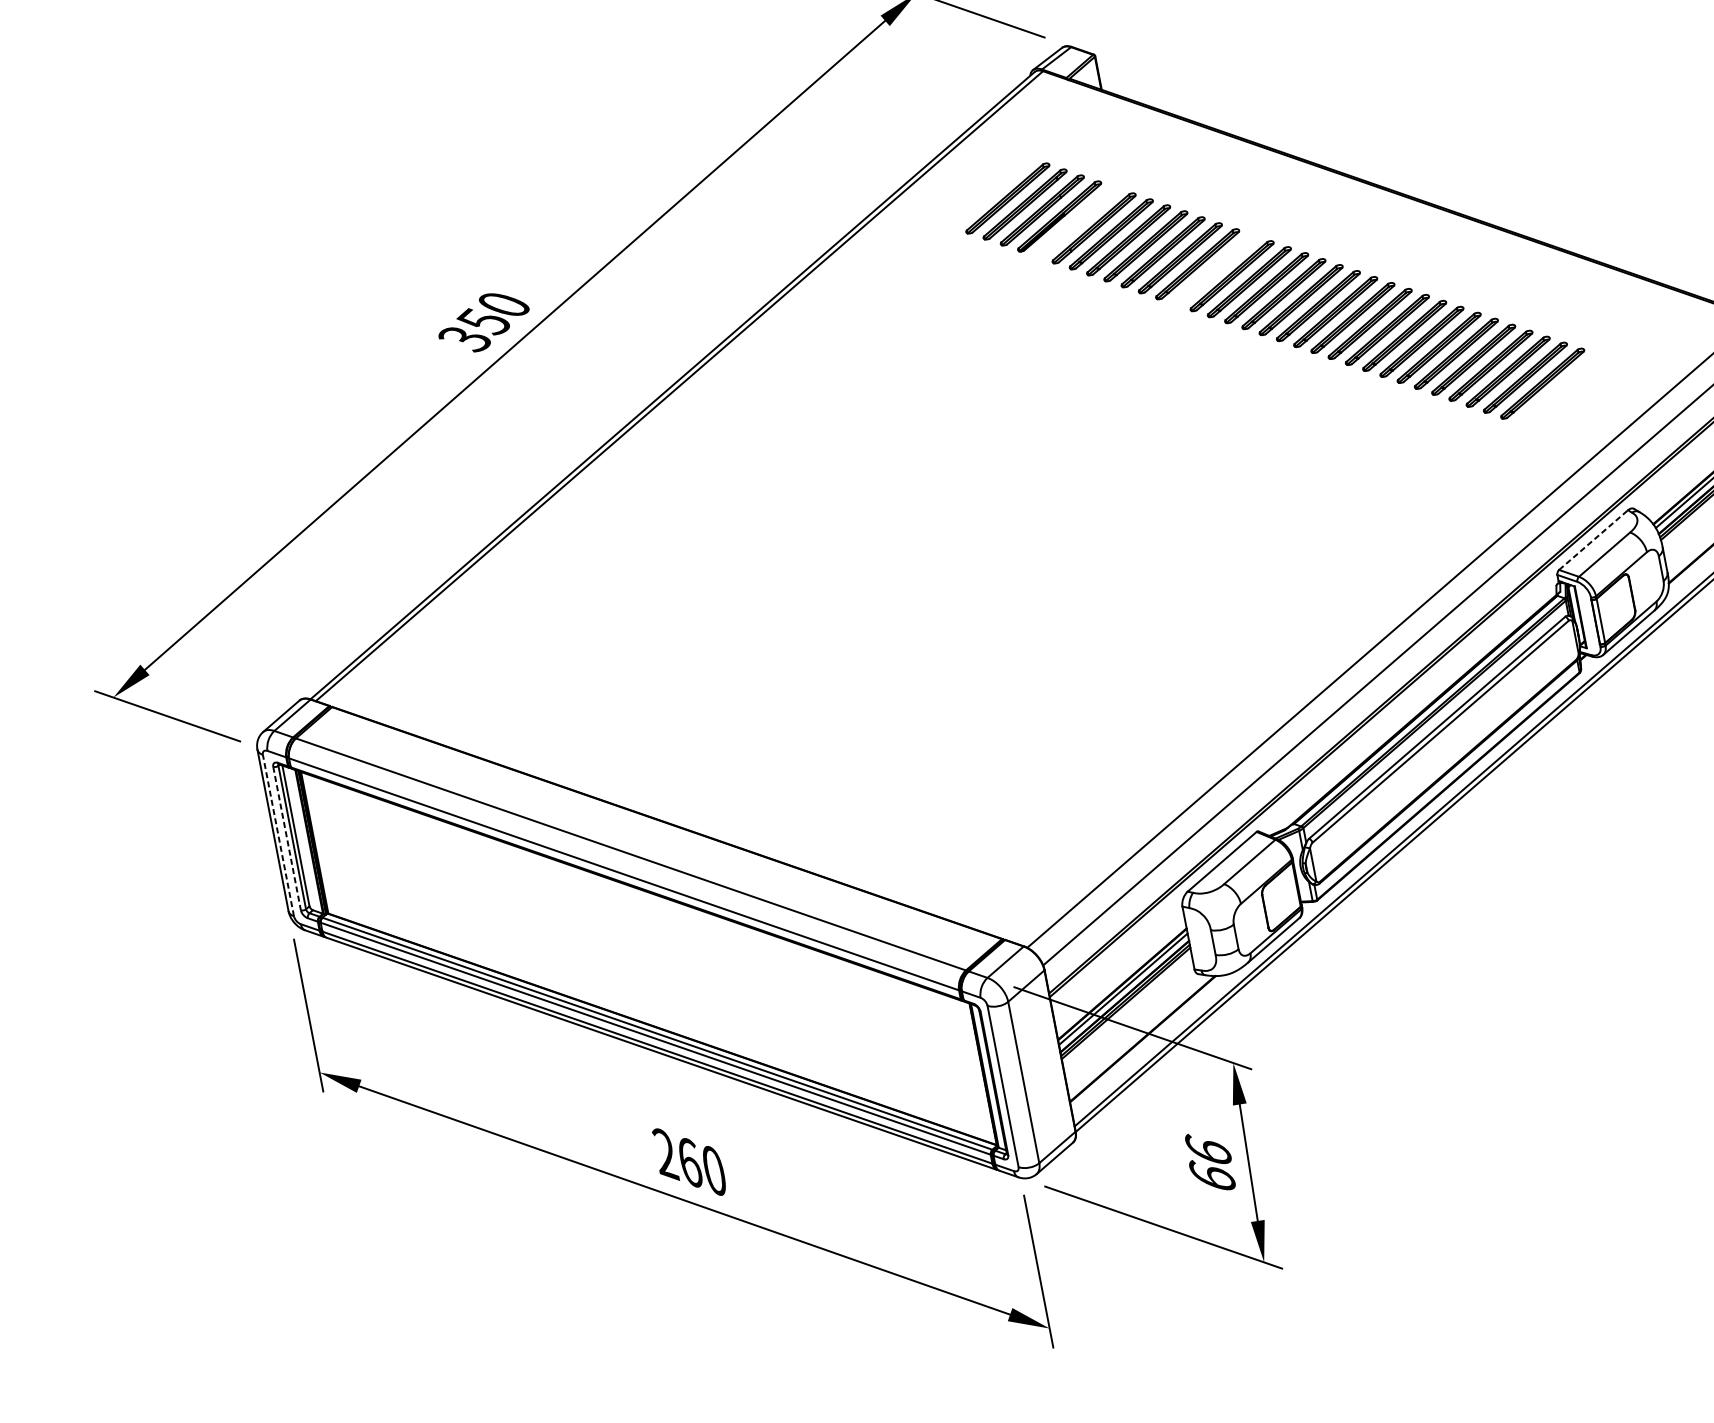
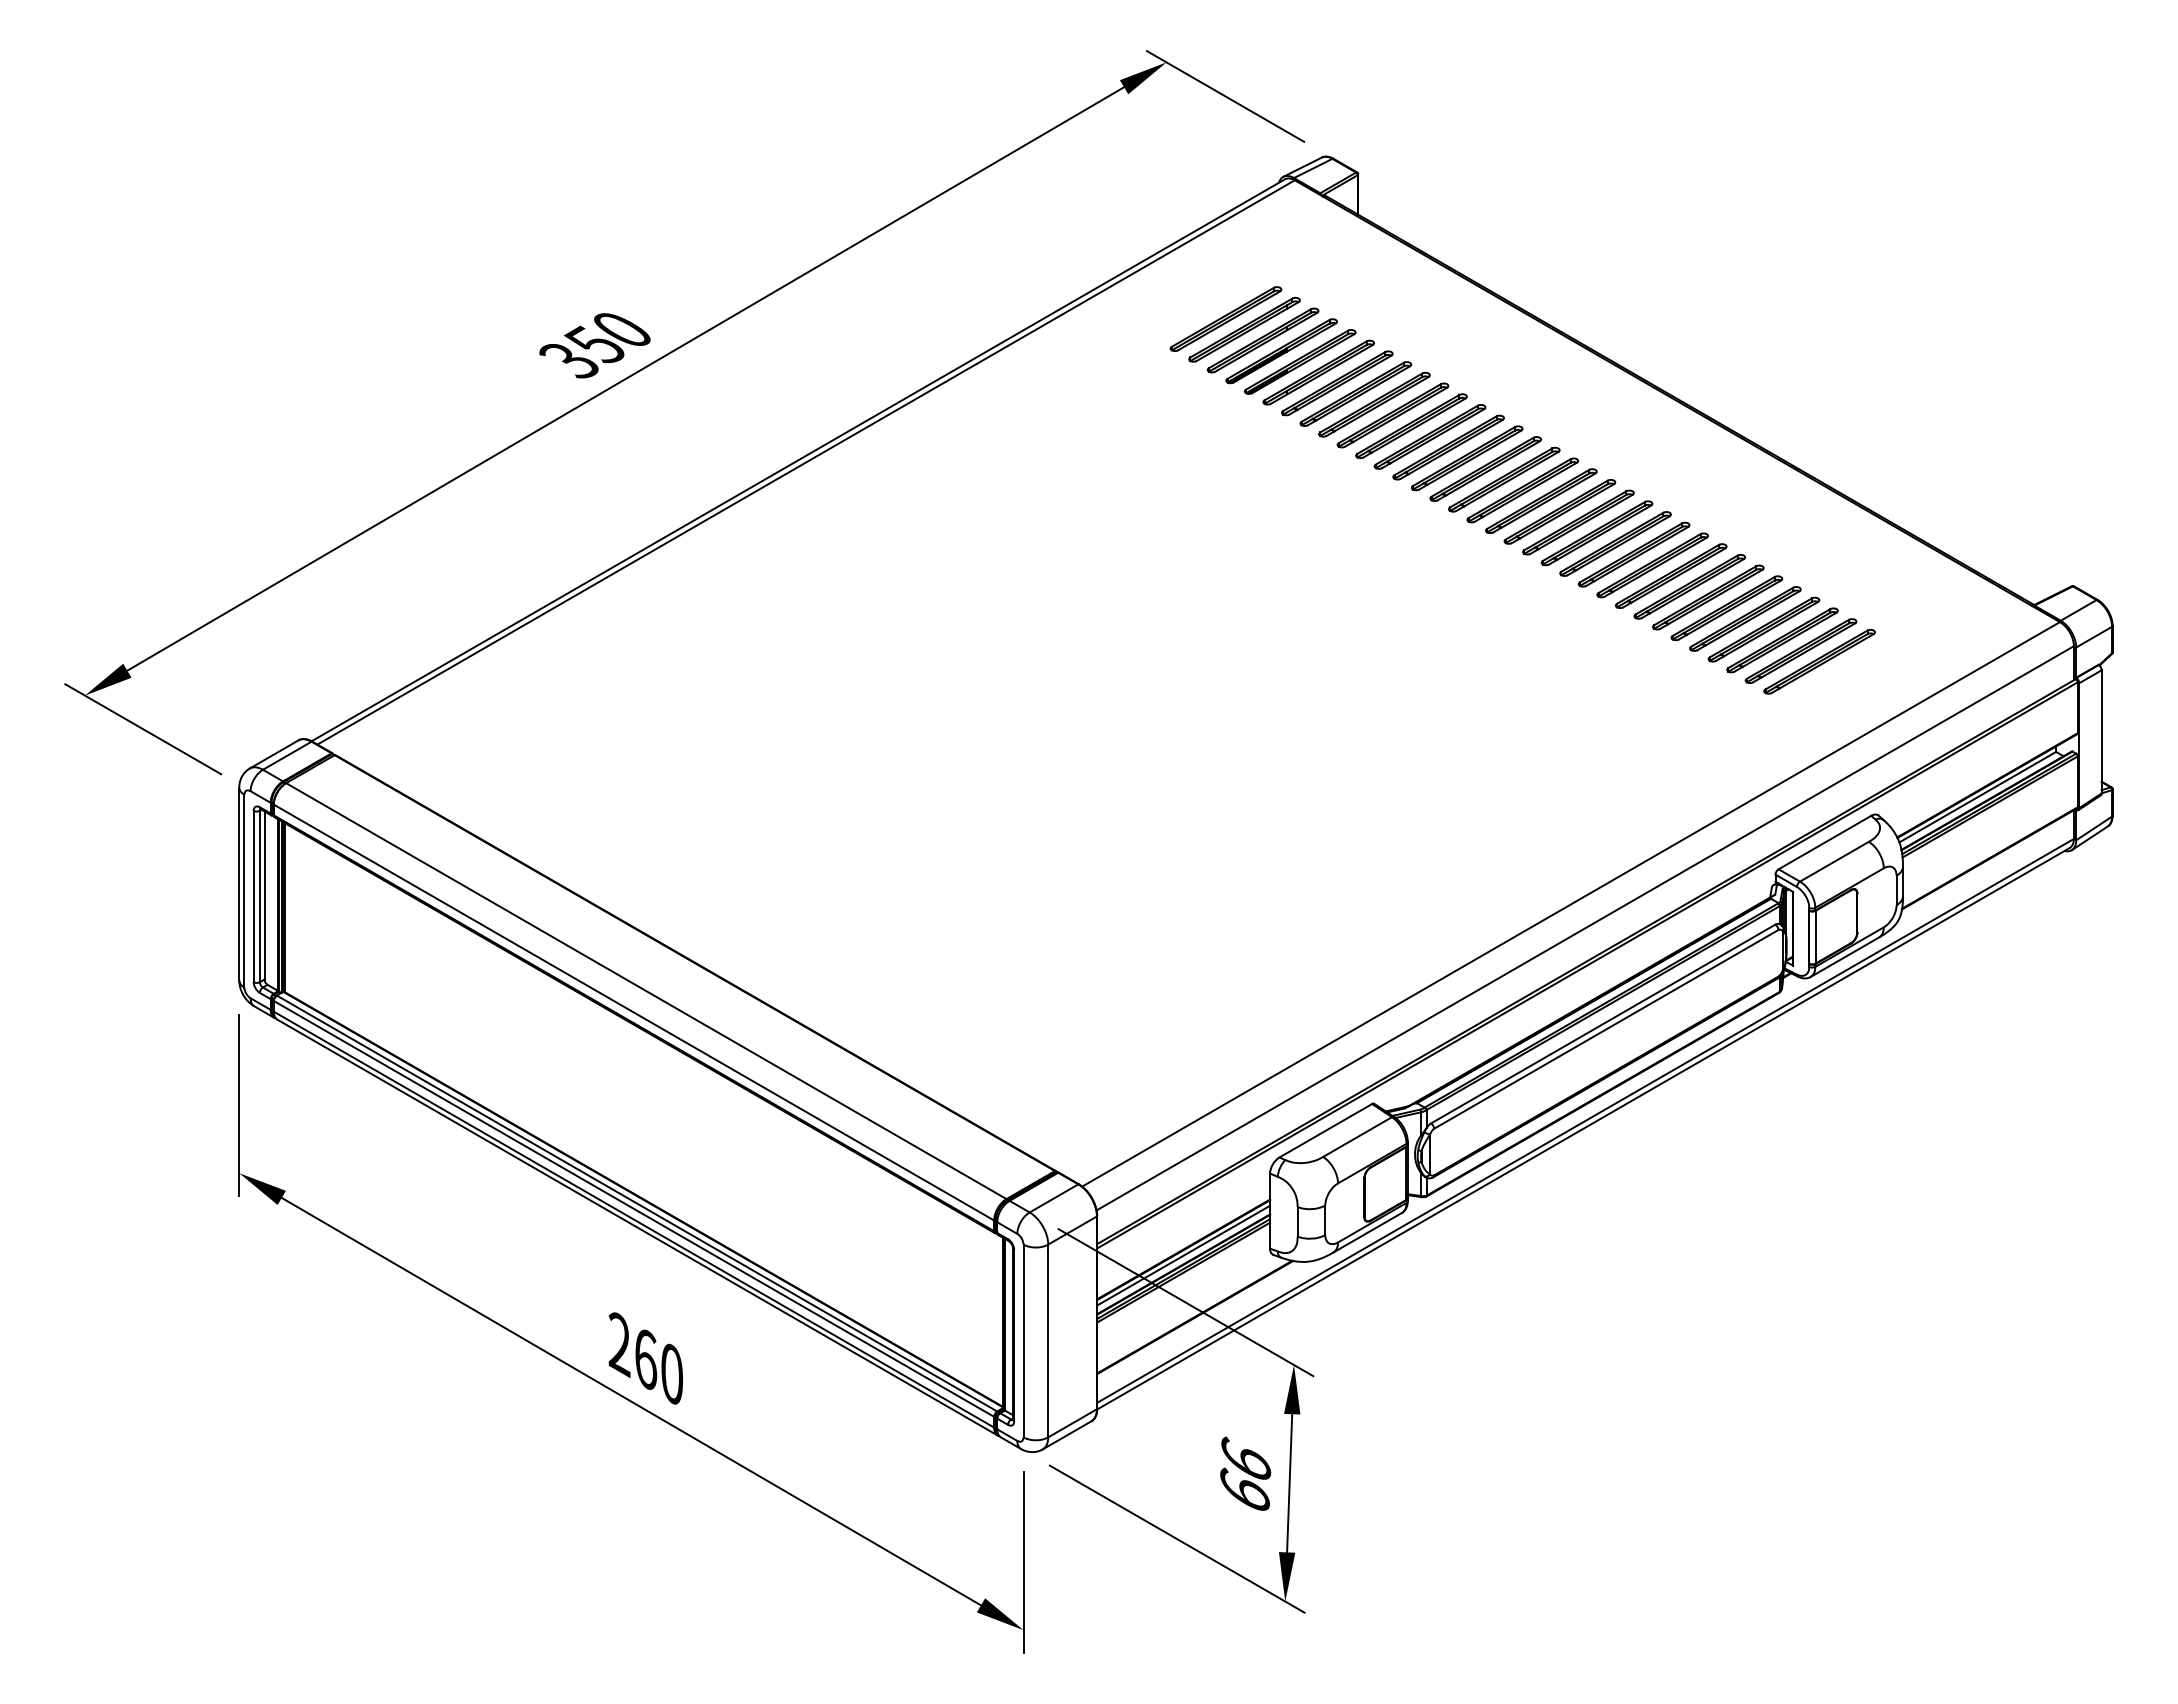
part: (1077, 221) -> (1300, 361), added
part: (1214, 270) -> (1448, 447), added
part: (1559, 389) -> (1819, 661), added
line: (1594, 539) -> (1825, 842), dashed -> solid
line: (278, 834) -> (244, 890), dashed -> solid
line: (286, 838) -> (253, 896), dashed -> solid

